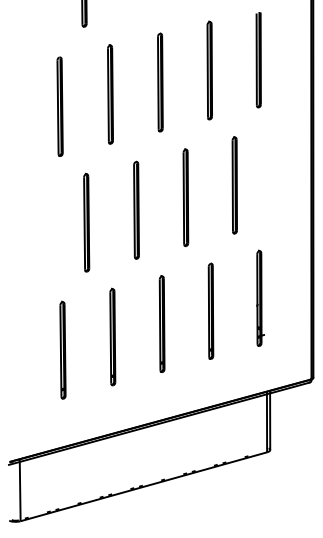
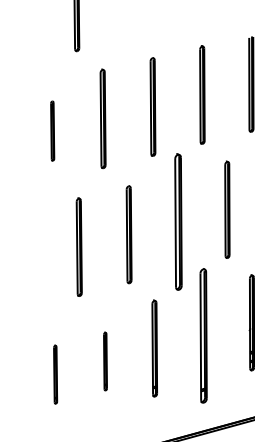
part: (59, 106) -> (52, 130), size x0.6
part: (185, 197) -> (178, 221), size x1.4
part: (210, 310) -> (203, 334), size x1.4
part: (112, 336) -> (105, 360), size x0.6
part: (62, 349) -> (55, 373), size x0.6

